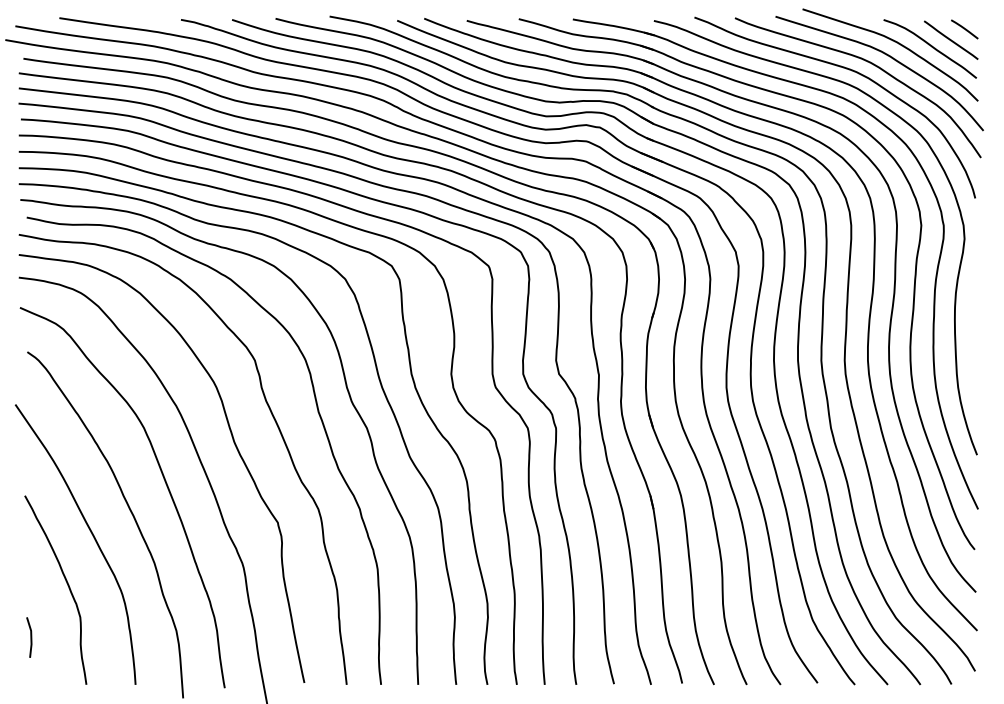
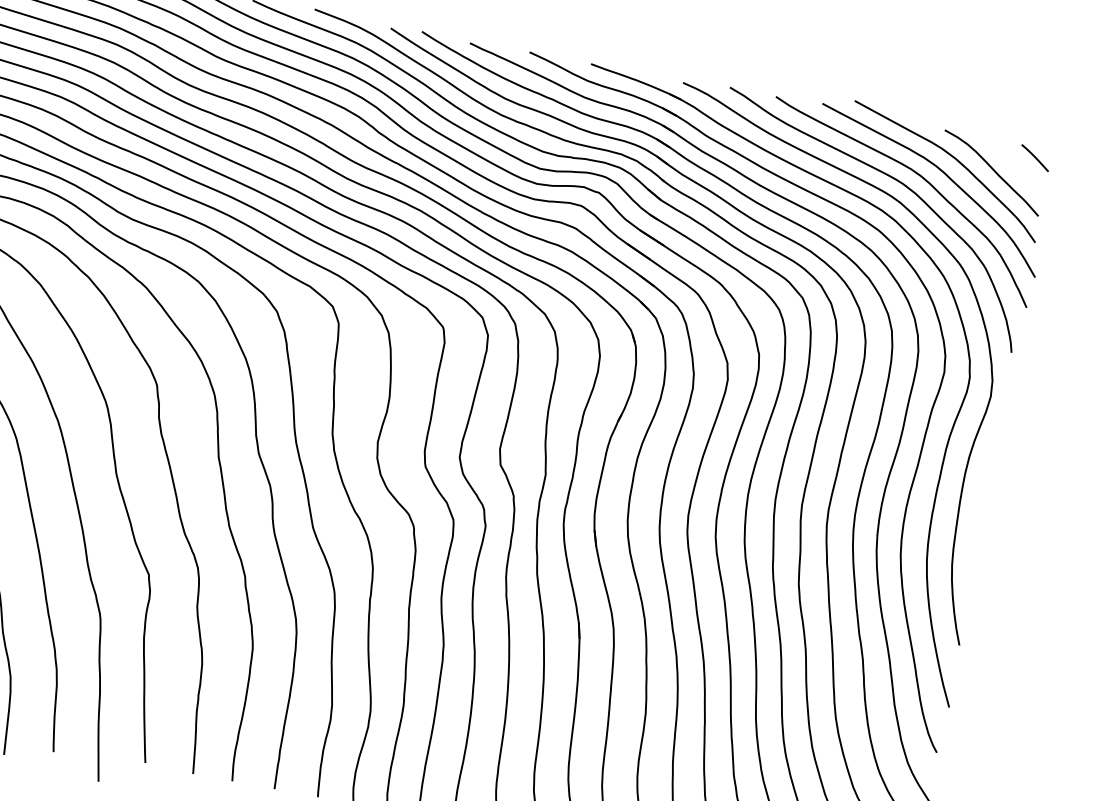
line: (951, 39) -> (1017, 166), removed

